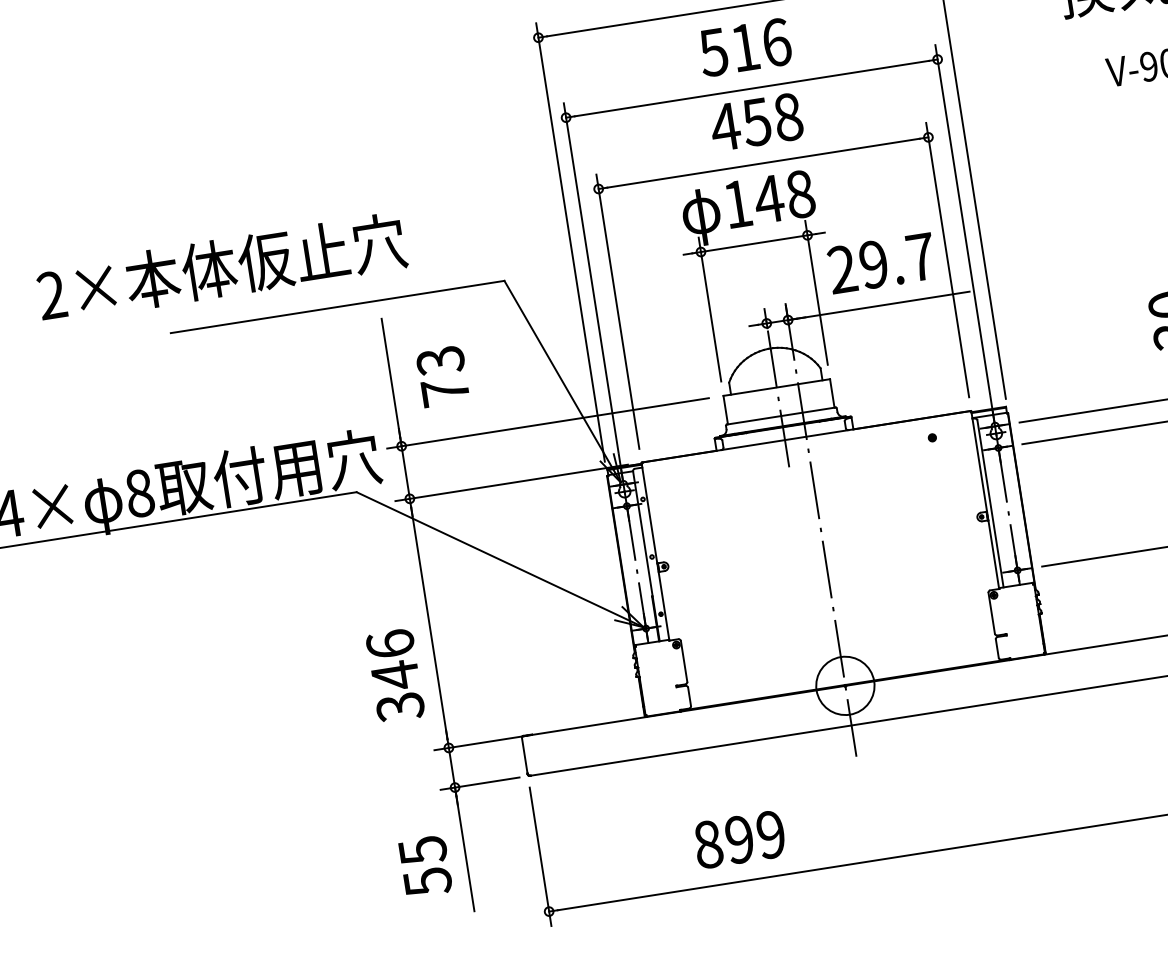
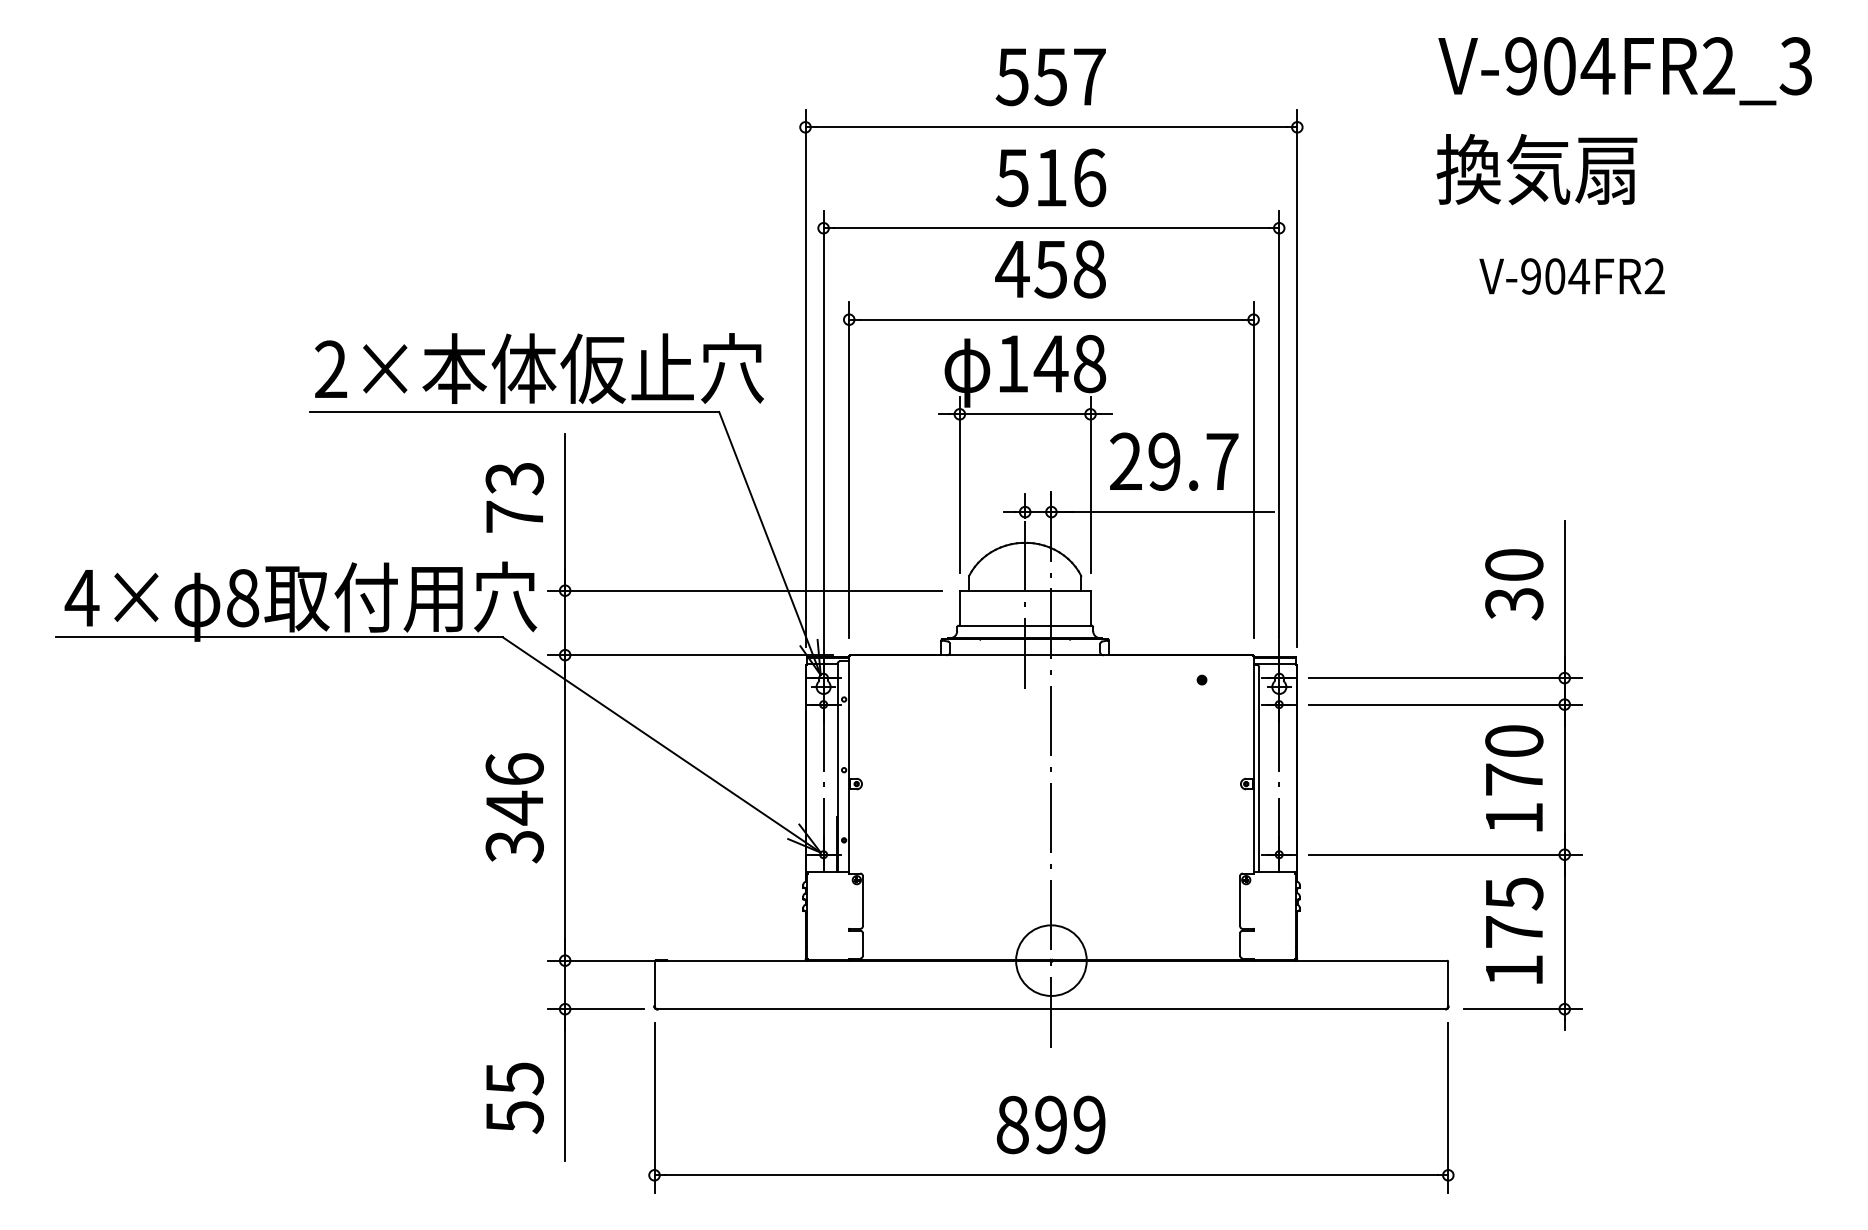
text: (221, 267) -> (539, 368), moved
text: (442, 376) -> (514, 497), moved
text: (395, 676) -> (514, 808), moved
text: (739, 839) -> (1050, 1124), moved

